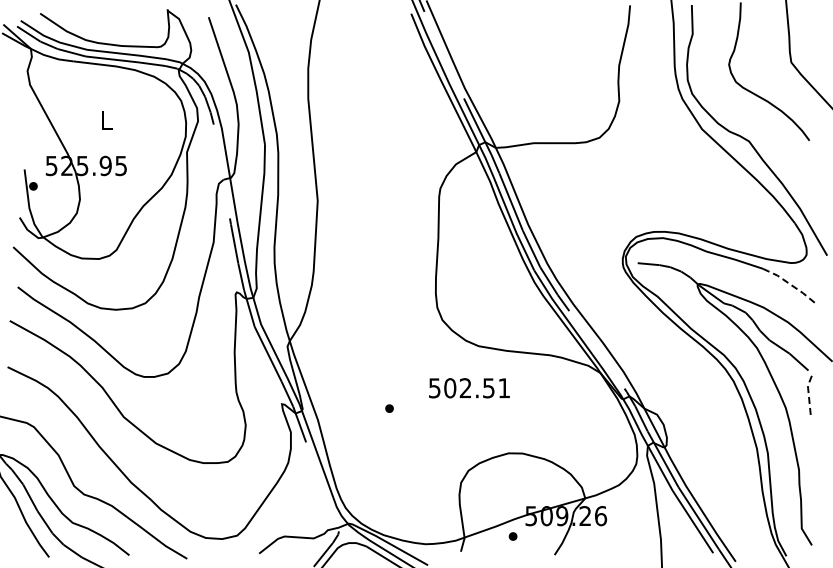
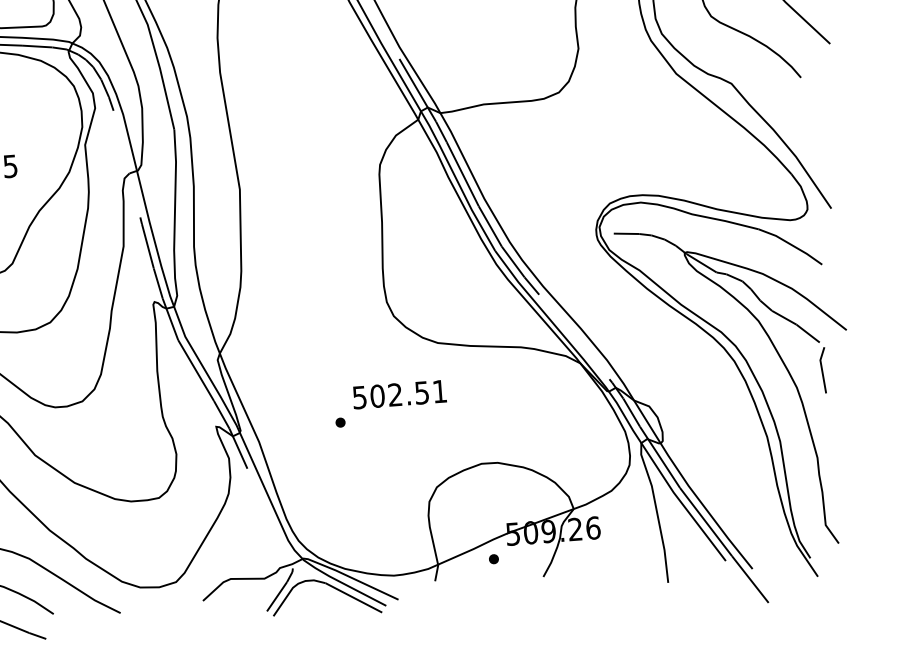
line: (790, 284) -> (791, 244), dashed -> solid
text: (469, 388) -> (399, 394), moved
line: (808, 393) -> (821, 368), dashed -> solid

